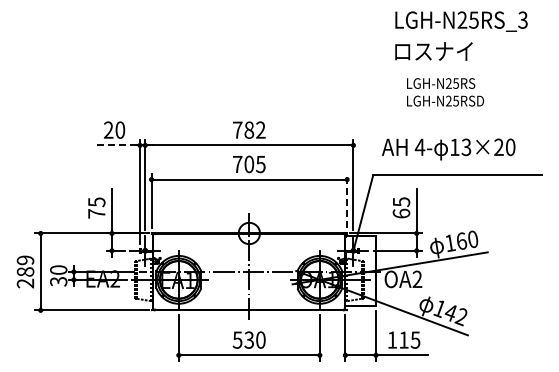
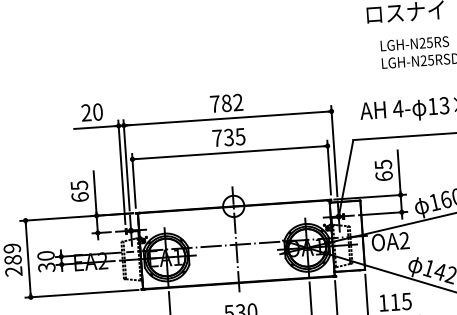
line: (116, 145) -> (95, 127), dashed -> solid
text: (249, 163) -> (229, 136), 705 -> 735
line: (347, 201) -> (329, 167), dashed -> solid
text: (96, 213) -> (79, 196), 75 -> 65

